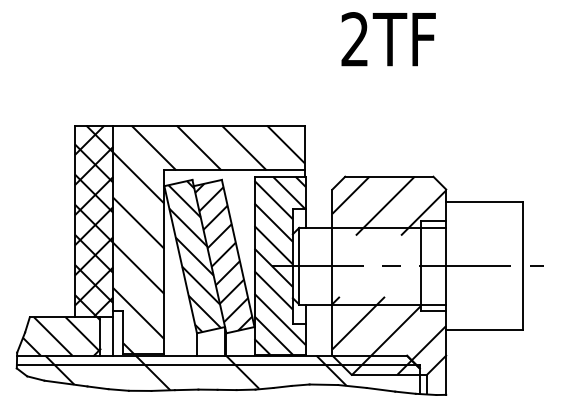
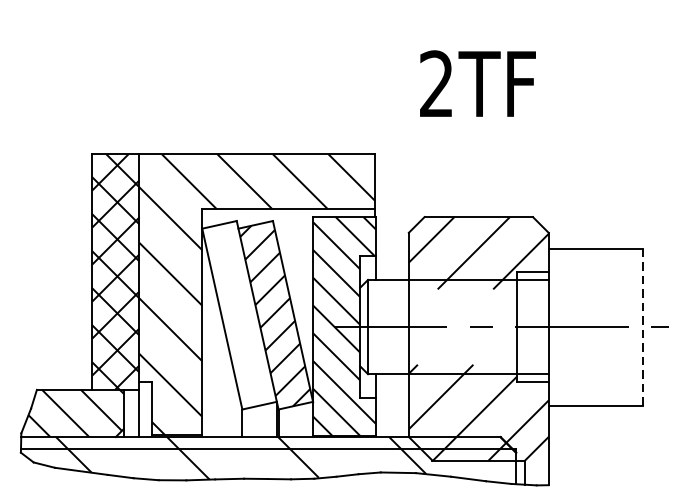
text: (388, 39) -> (477, 84), moved
hatch: (194, 256) -> (239, 315), removed
line: (522, 266) -> (642, 327), solid -> dashed

